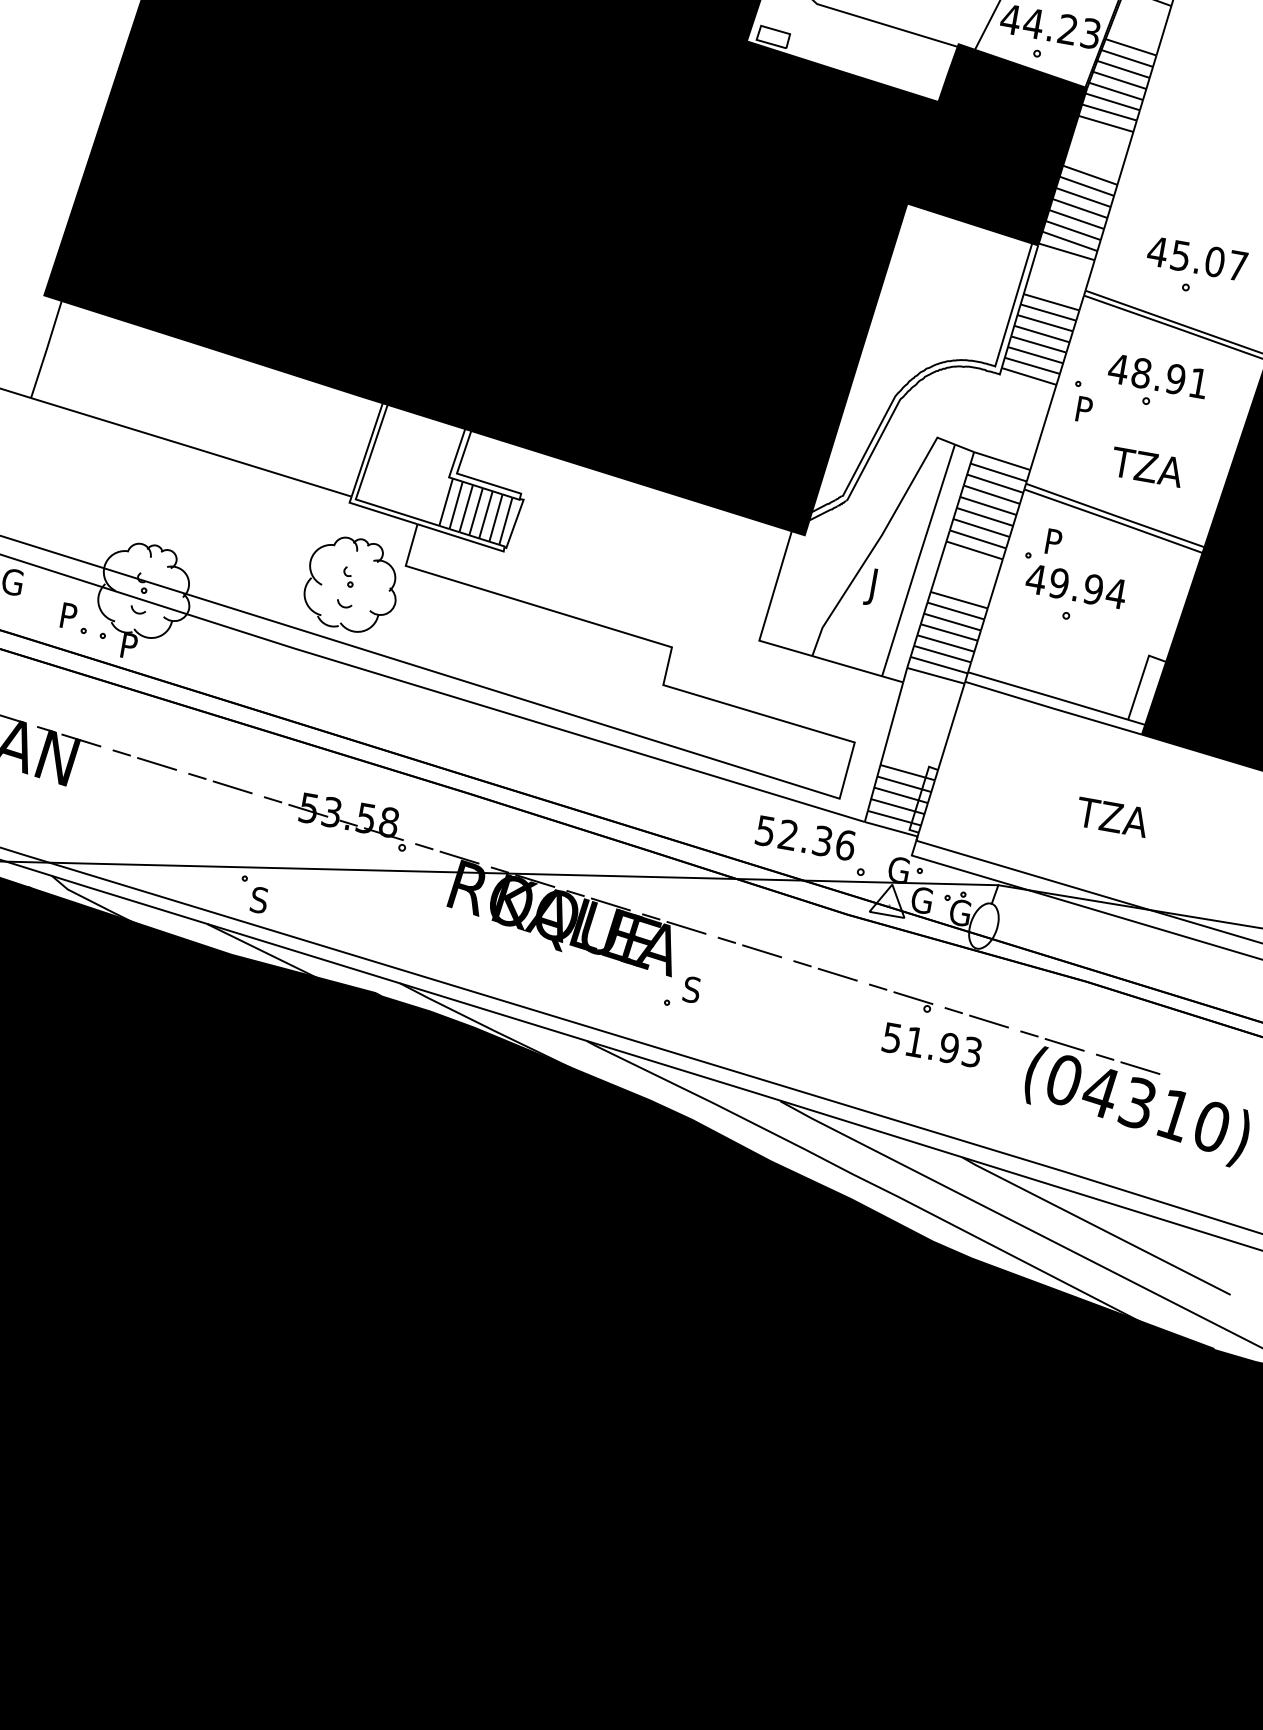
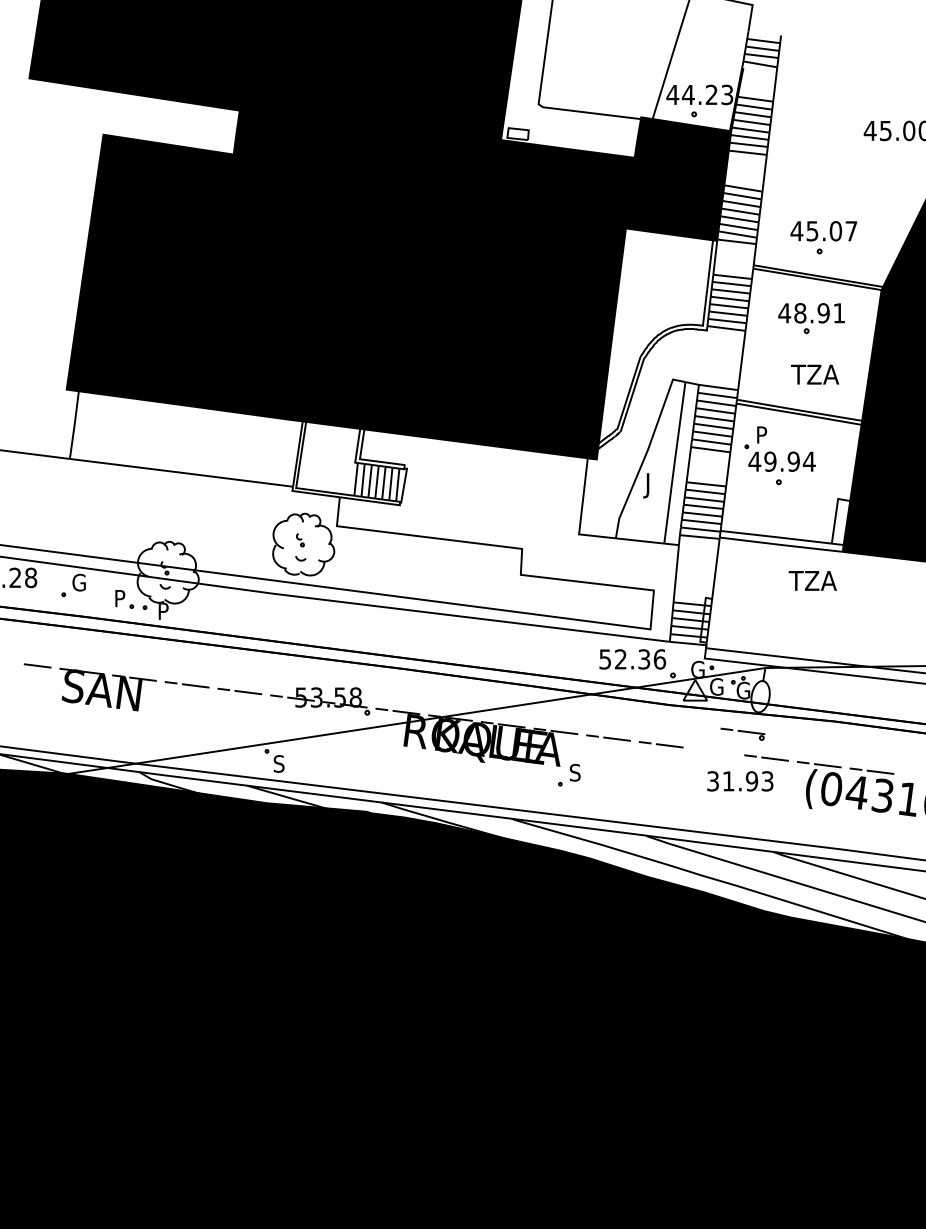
part: (1082, 401) -> (764, 338), removed
text: (1112, 816) -> (812, 580), moved
part: (900, 997) -> (742, 733), moved
text: (891, 1036) -> (712, 780), 51.93 -> 31.93

